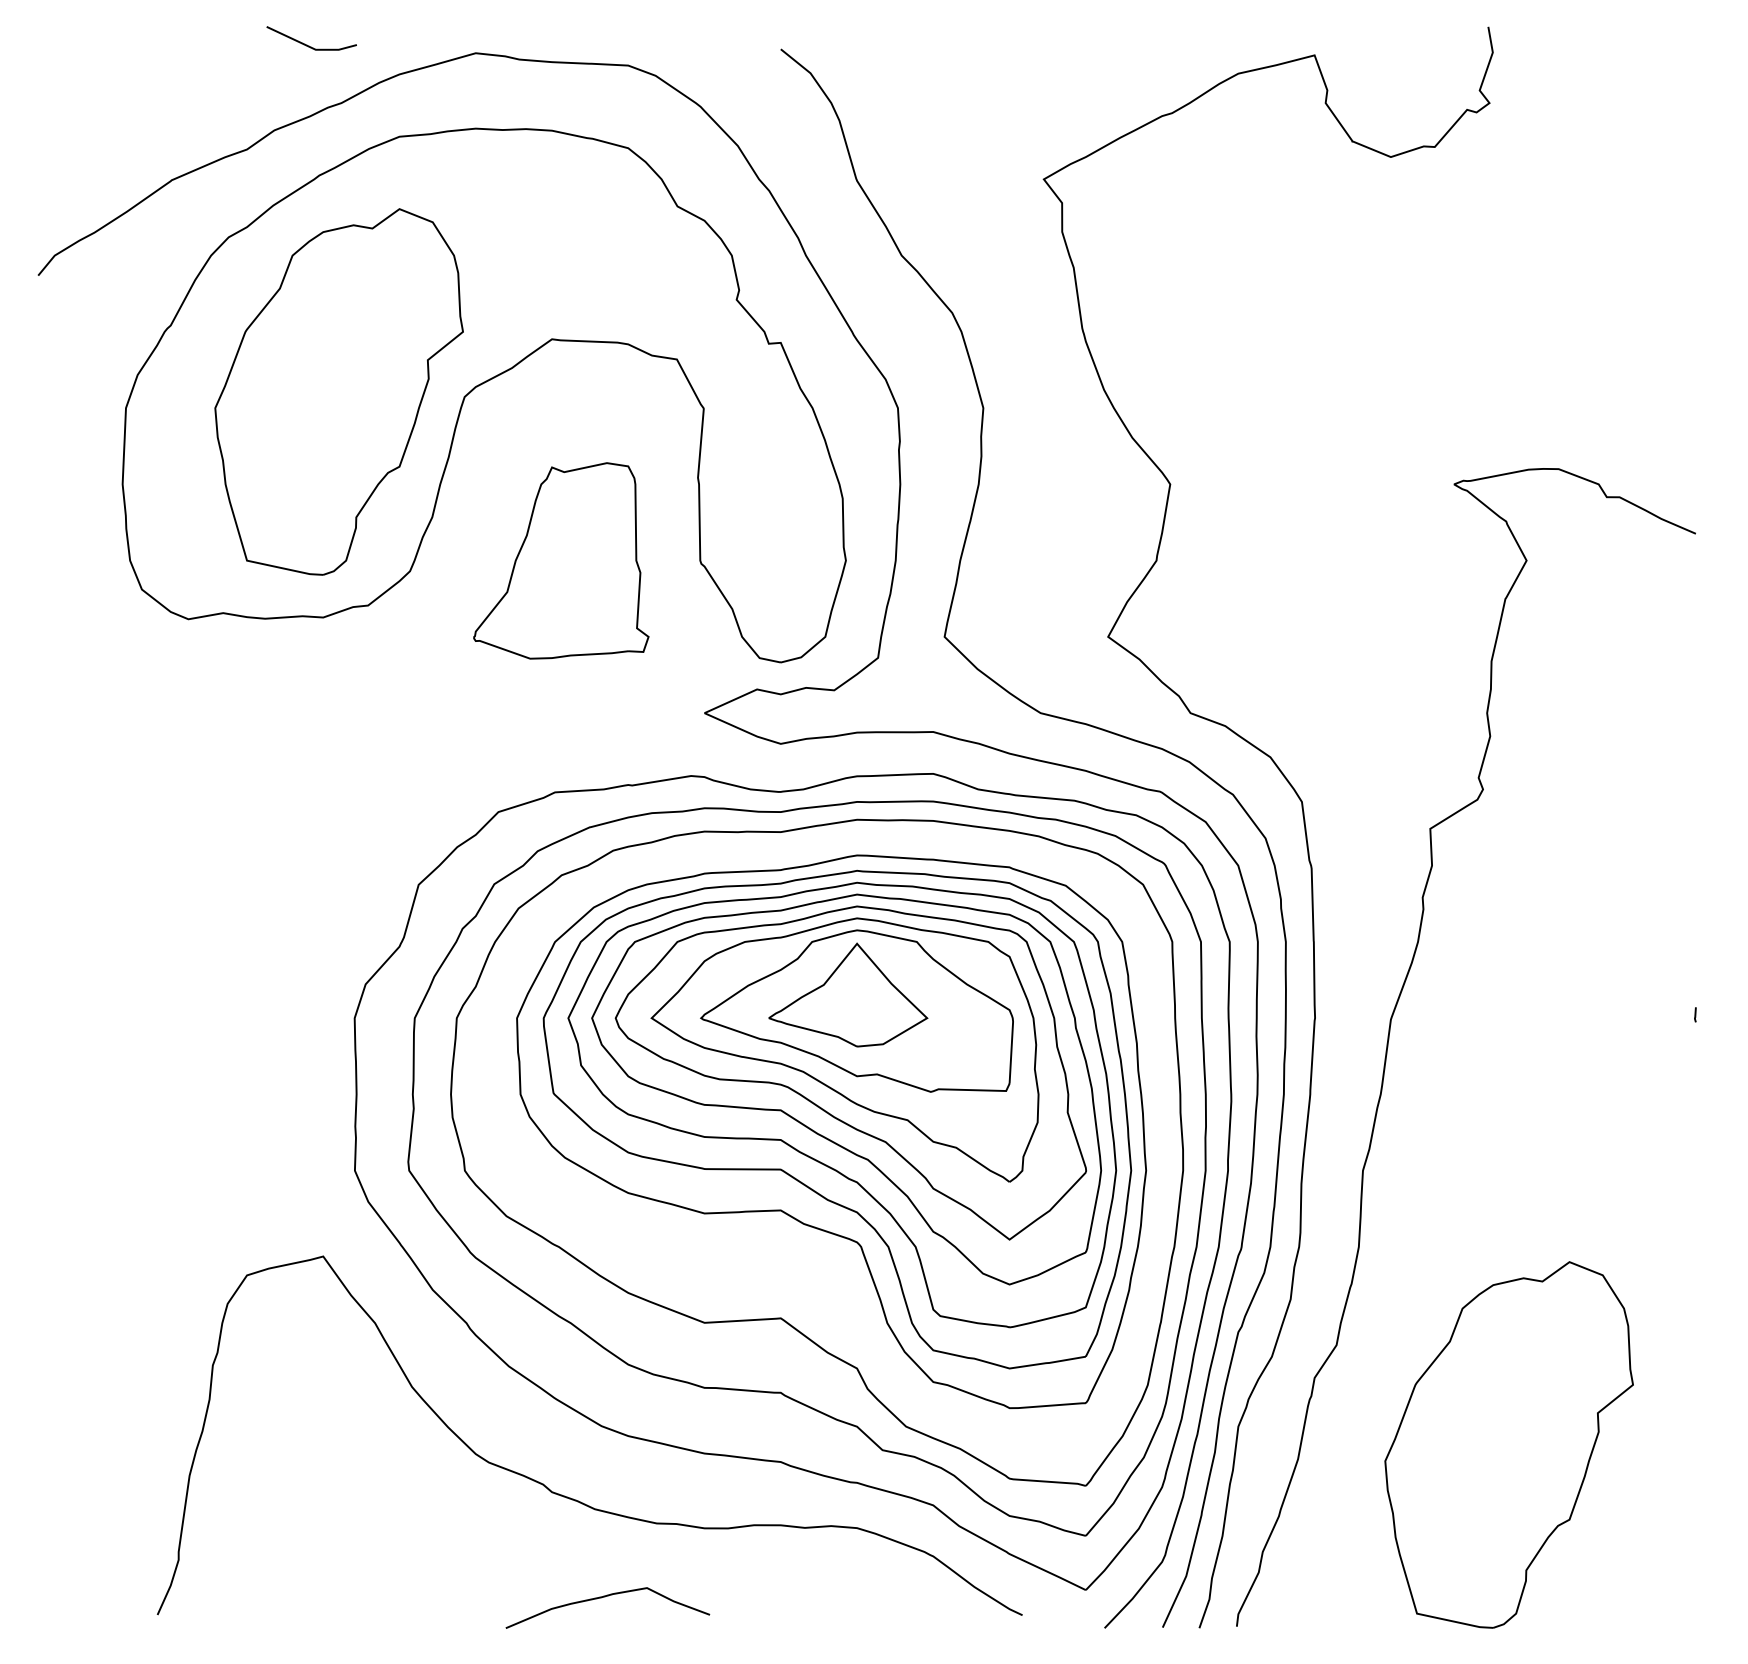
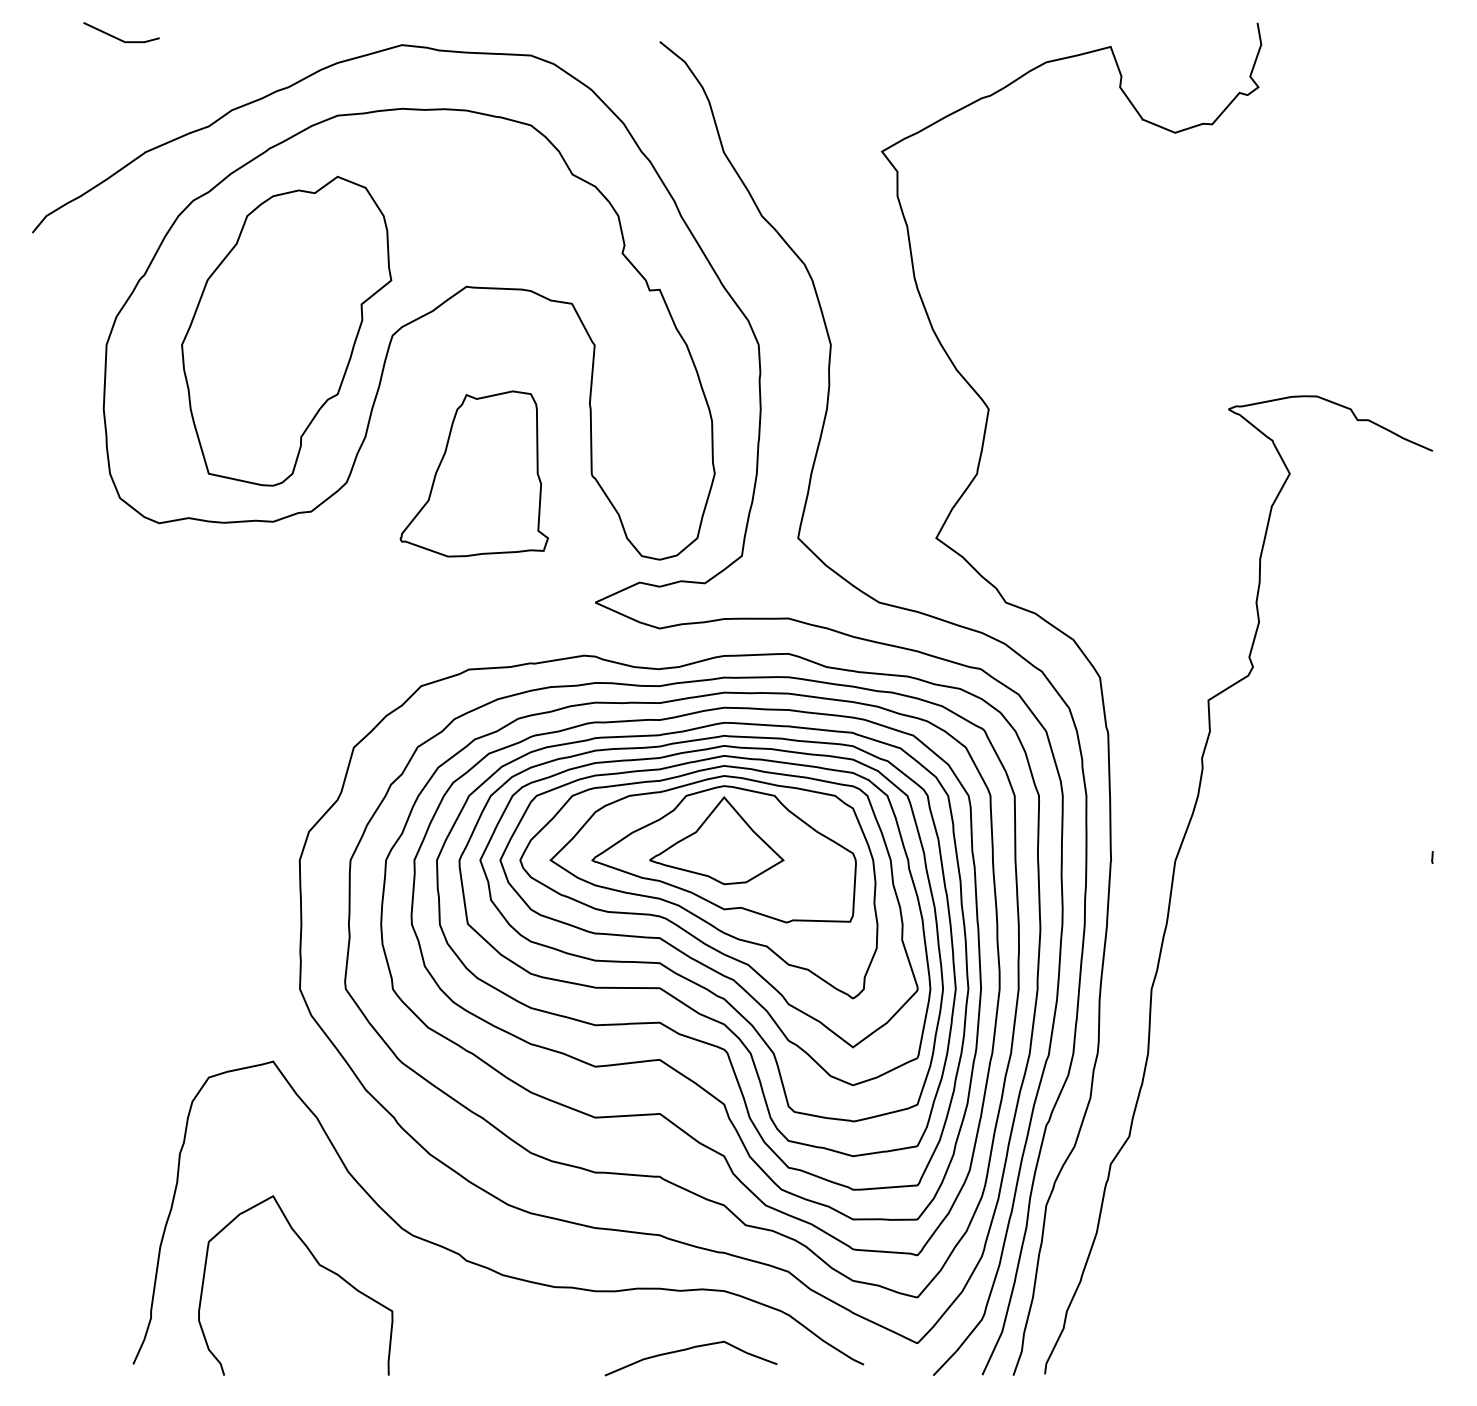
line: (307, 44) -> (117, 37), moved
part: (824, 1140) -> (696, 963), added
part: (1508, 1444) -> (1274, 1220), removed
curve: (375, 1495) -> (317, 1263), added
curve: (605, 1597) -> (689, 1349), moved

